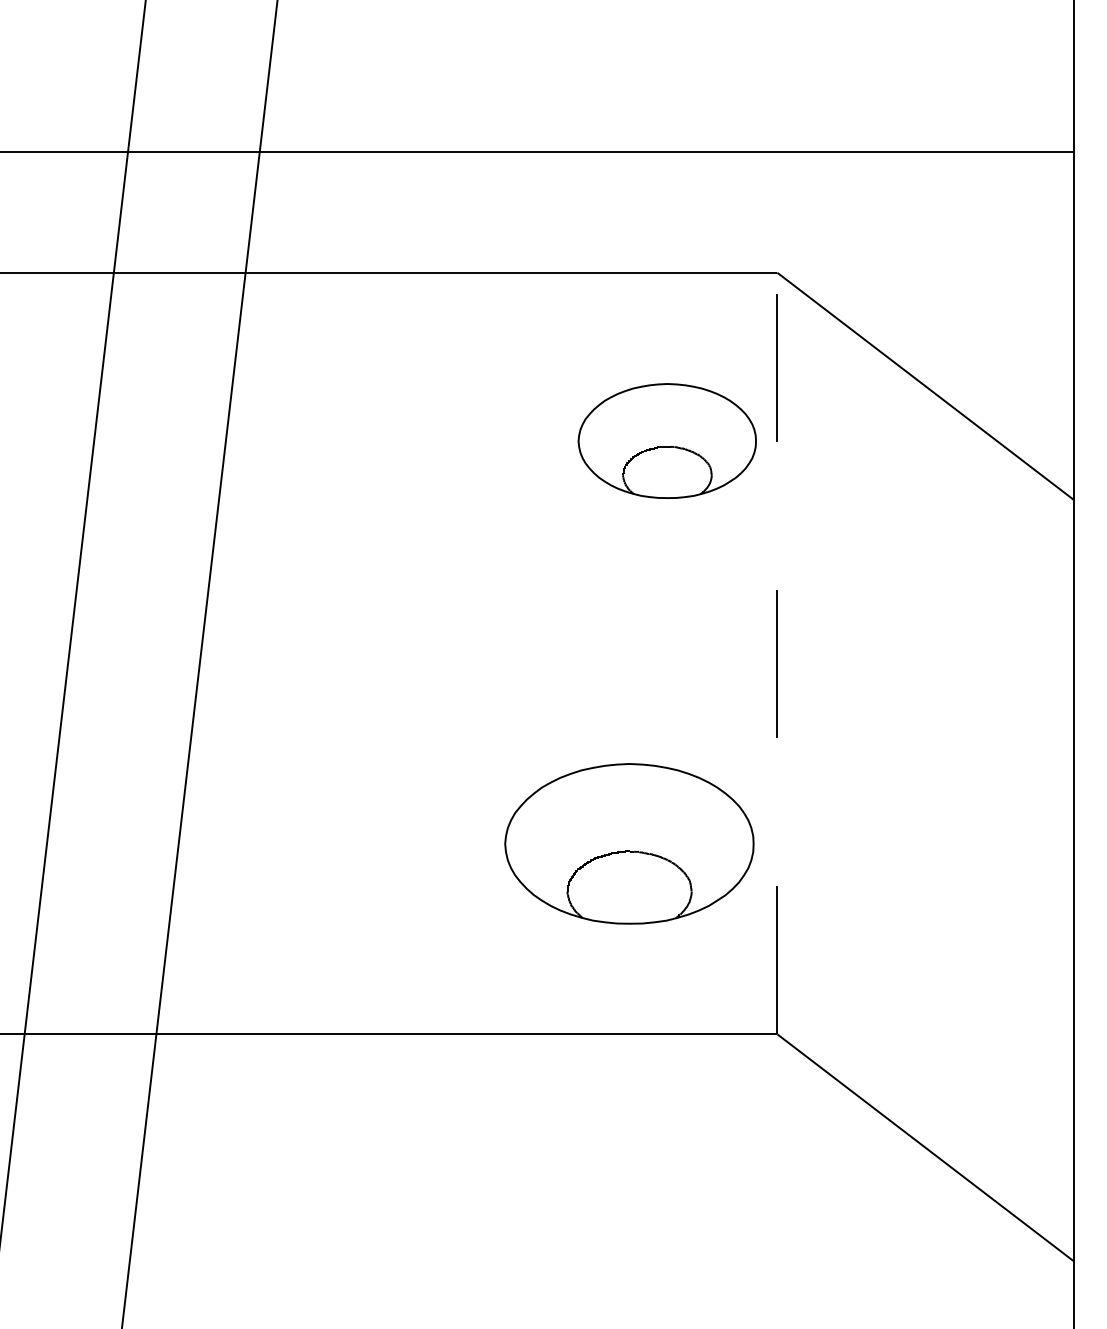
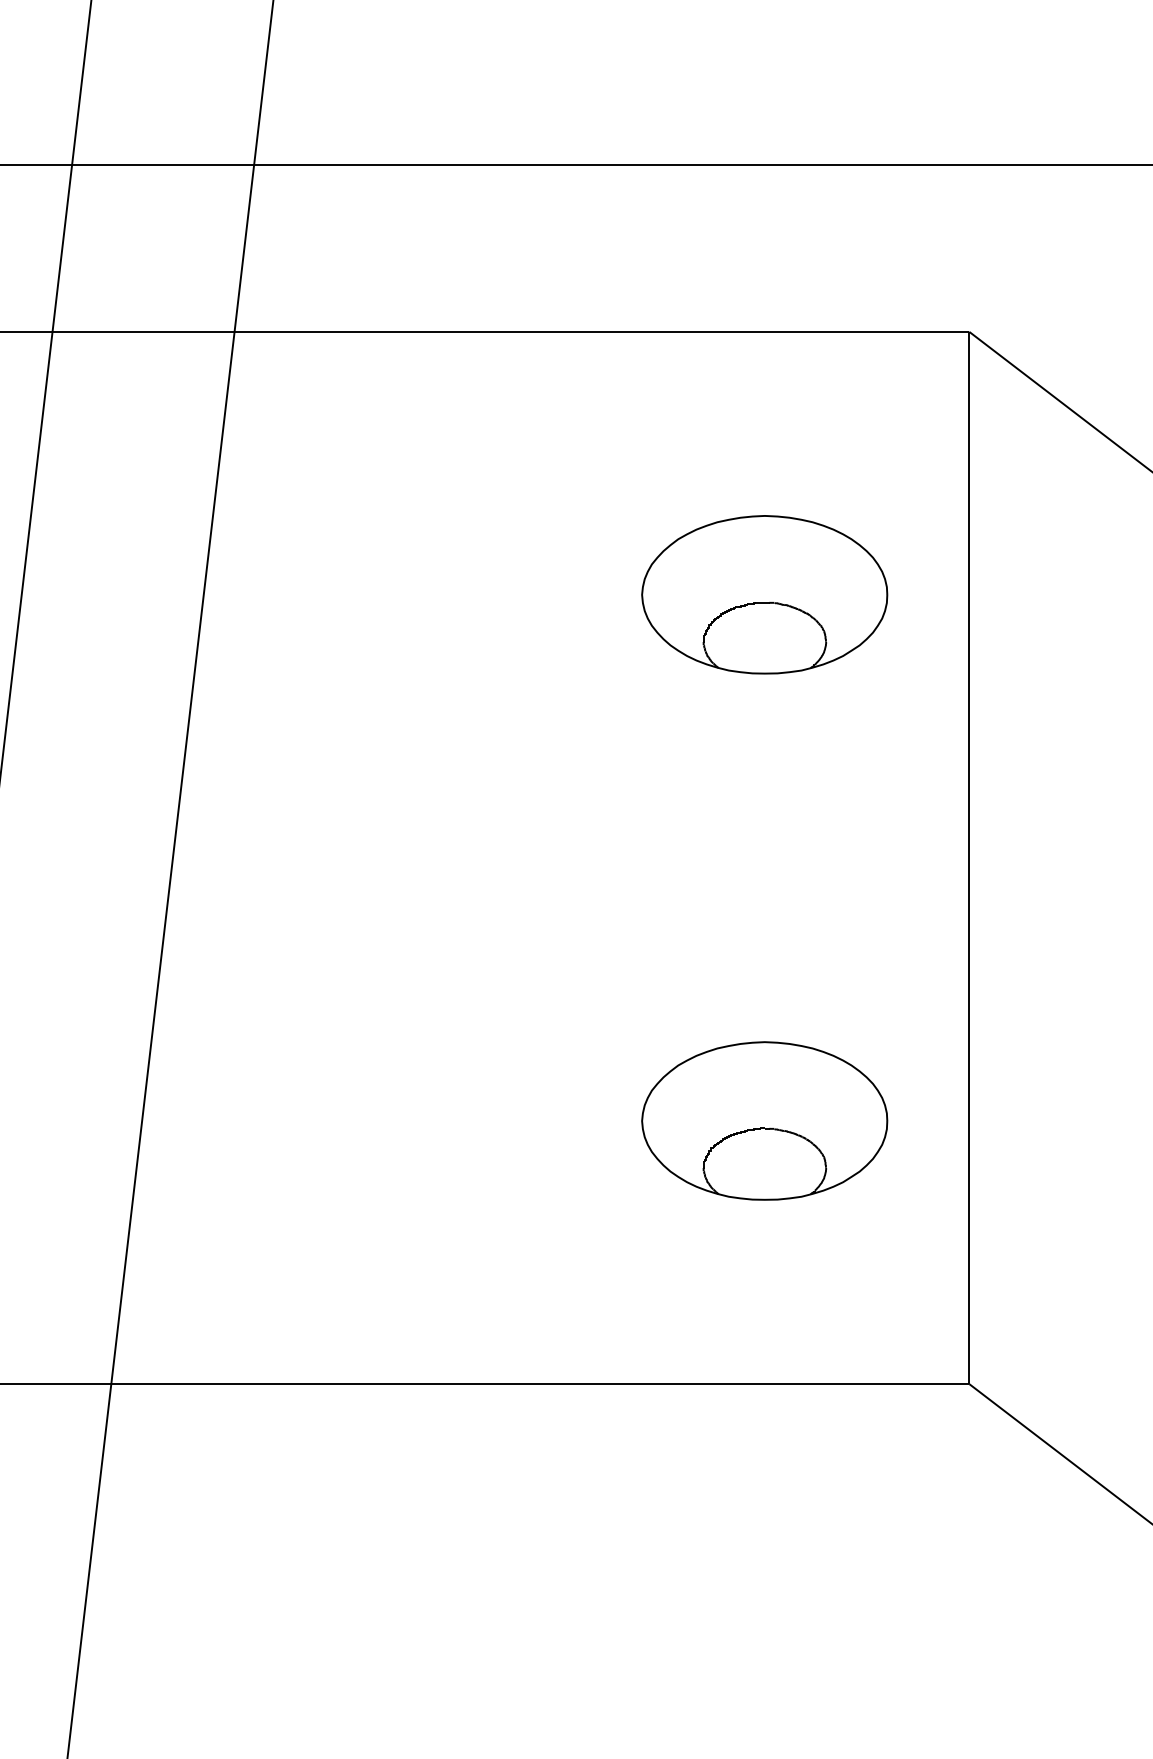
part: (666, 440) -> (763, 593), moved
line: (777, 653) -> (969, 857), dashed -> solid
part: (628, 843) -> (763, 1120), size x0.71

